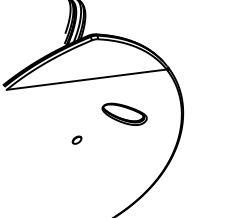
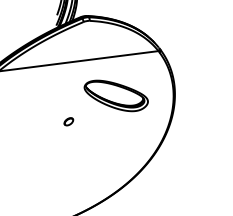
part: (124, 114) -> (116, 96), size x1.43

